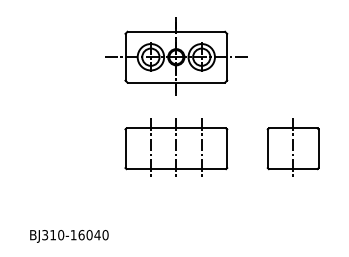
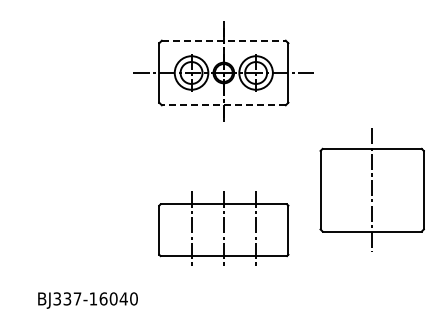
line: (176, 31) -> (223, 40), solid -> dashed
line: (176, 82) -> (223, 105), solid -> dashed
part: (176, 147) -> (223, 228), moved
part: (293, 147) -> (372, 187), size x1.6
text: (57, 234) -> (72, 298), BJ310-16040 -> BJ337-16040

